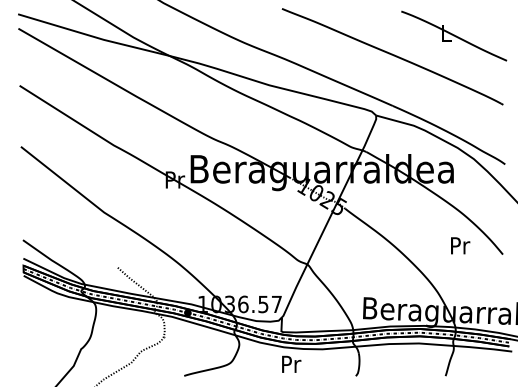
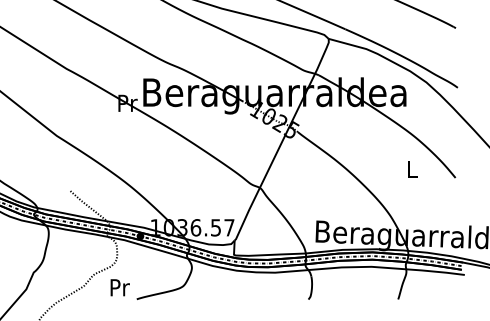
text: (460, 245) -> (413, 168), Pr -> L
text: (291, 363) -> (120, 286), moved

